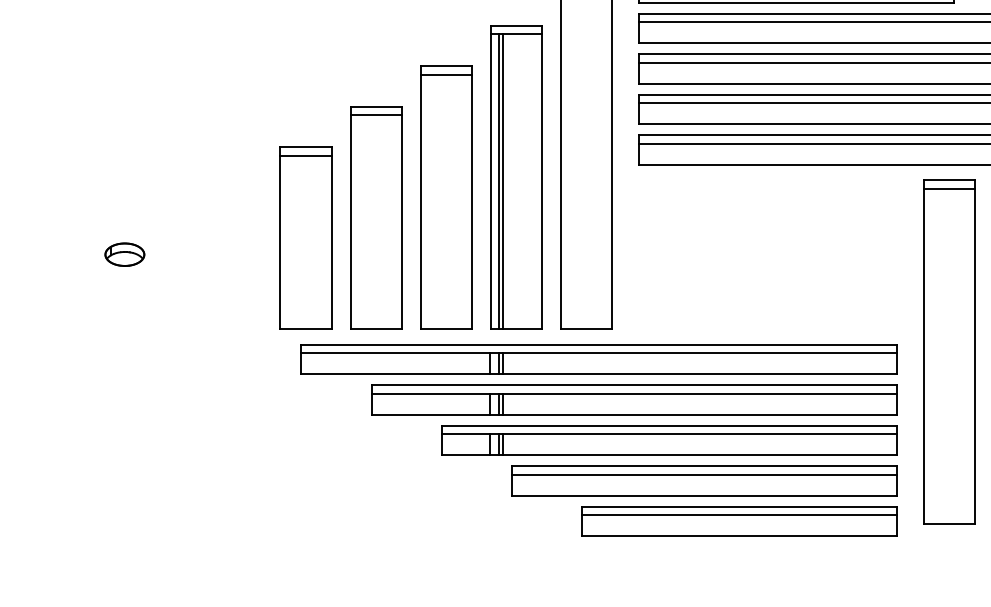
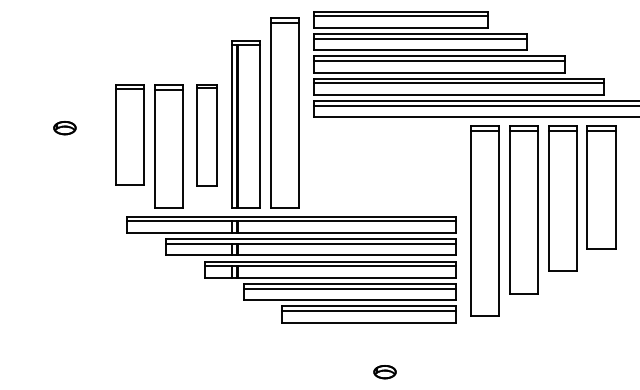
part: (444, 197) -> (206, 135), size x0.7
part: (305, 237) -> (129, 134), moved
part: (124, 255) -> (64, 128), moved

